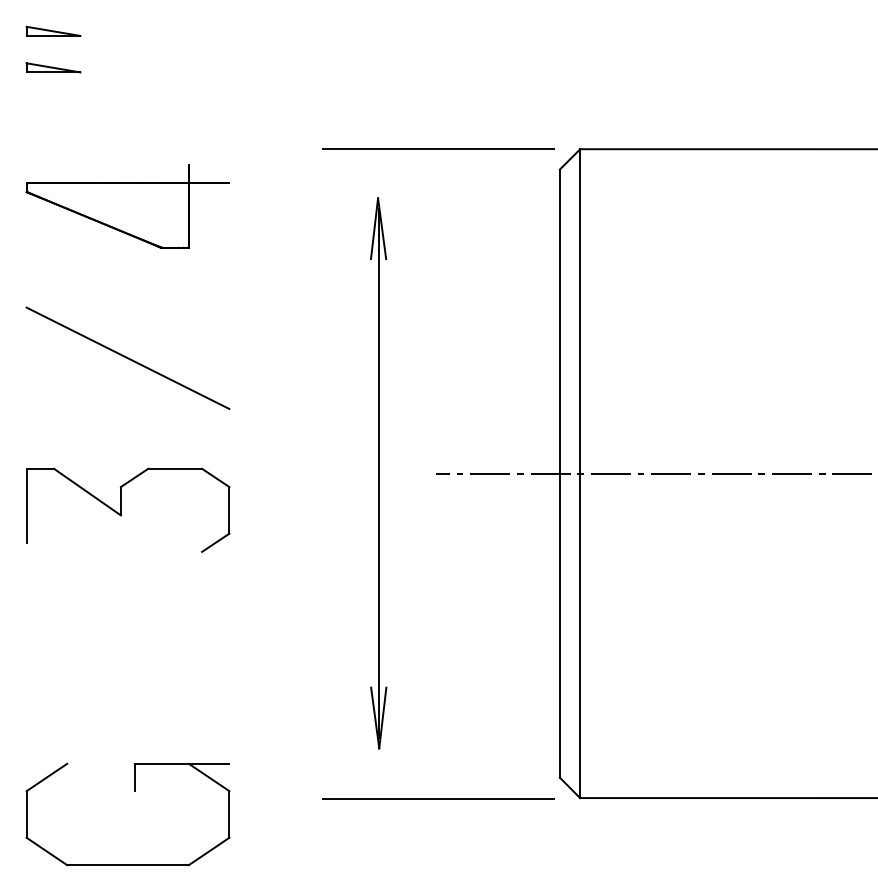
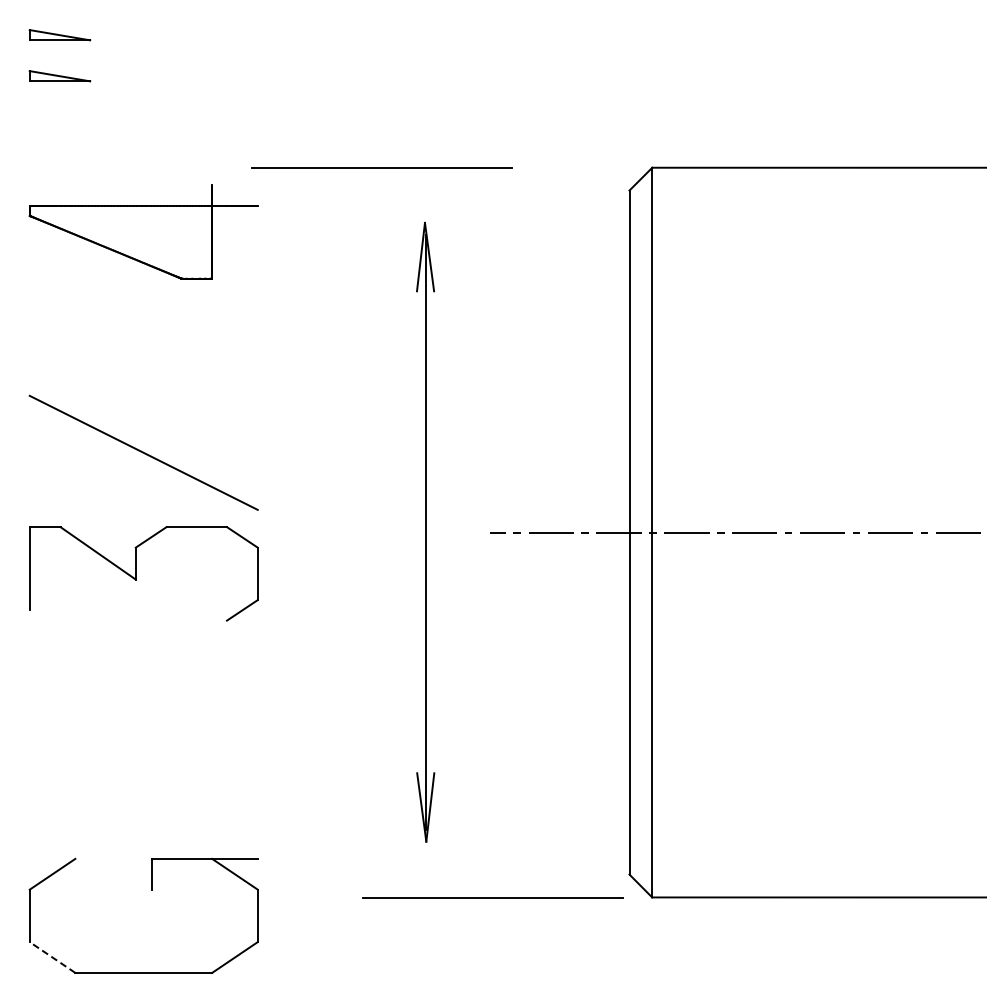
line: (438, 149) -> (381, 167), moved
line: (127, 357) -> (143, 452), moved
line: (46, 851) -> (52, 957), solid -> dashed

